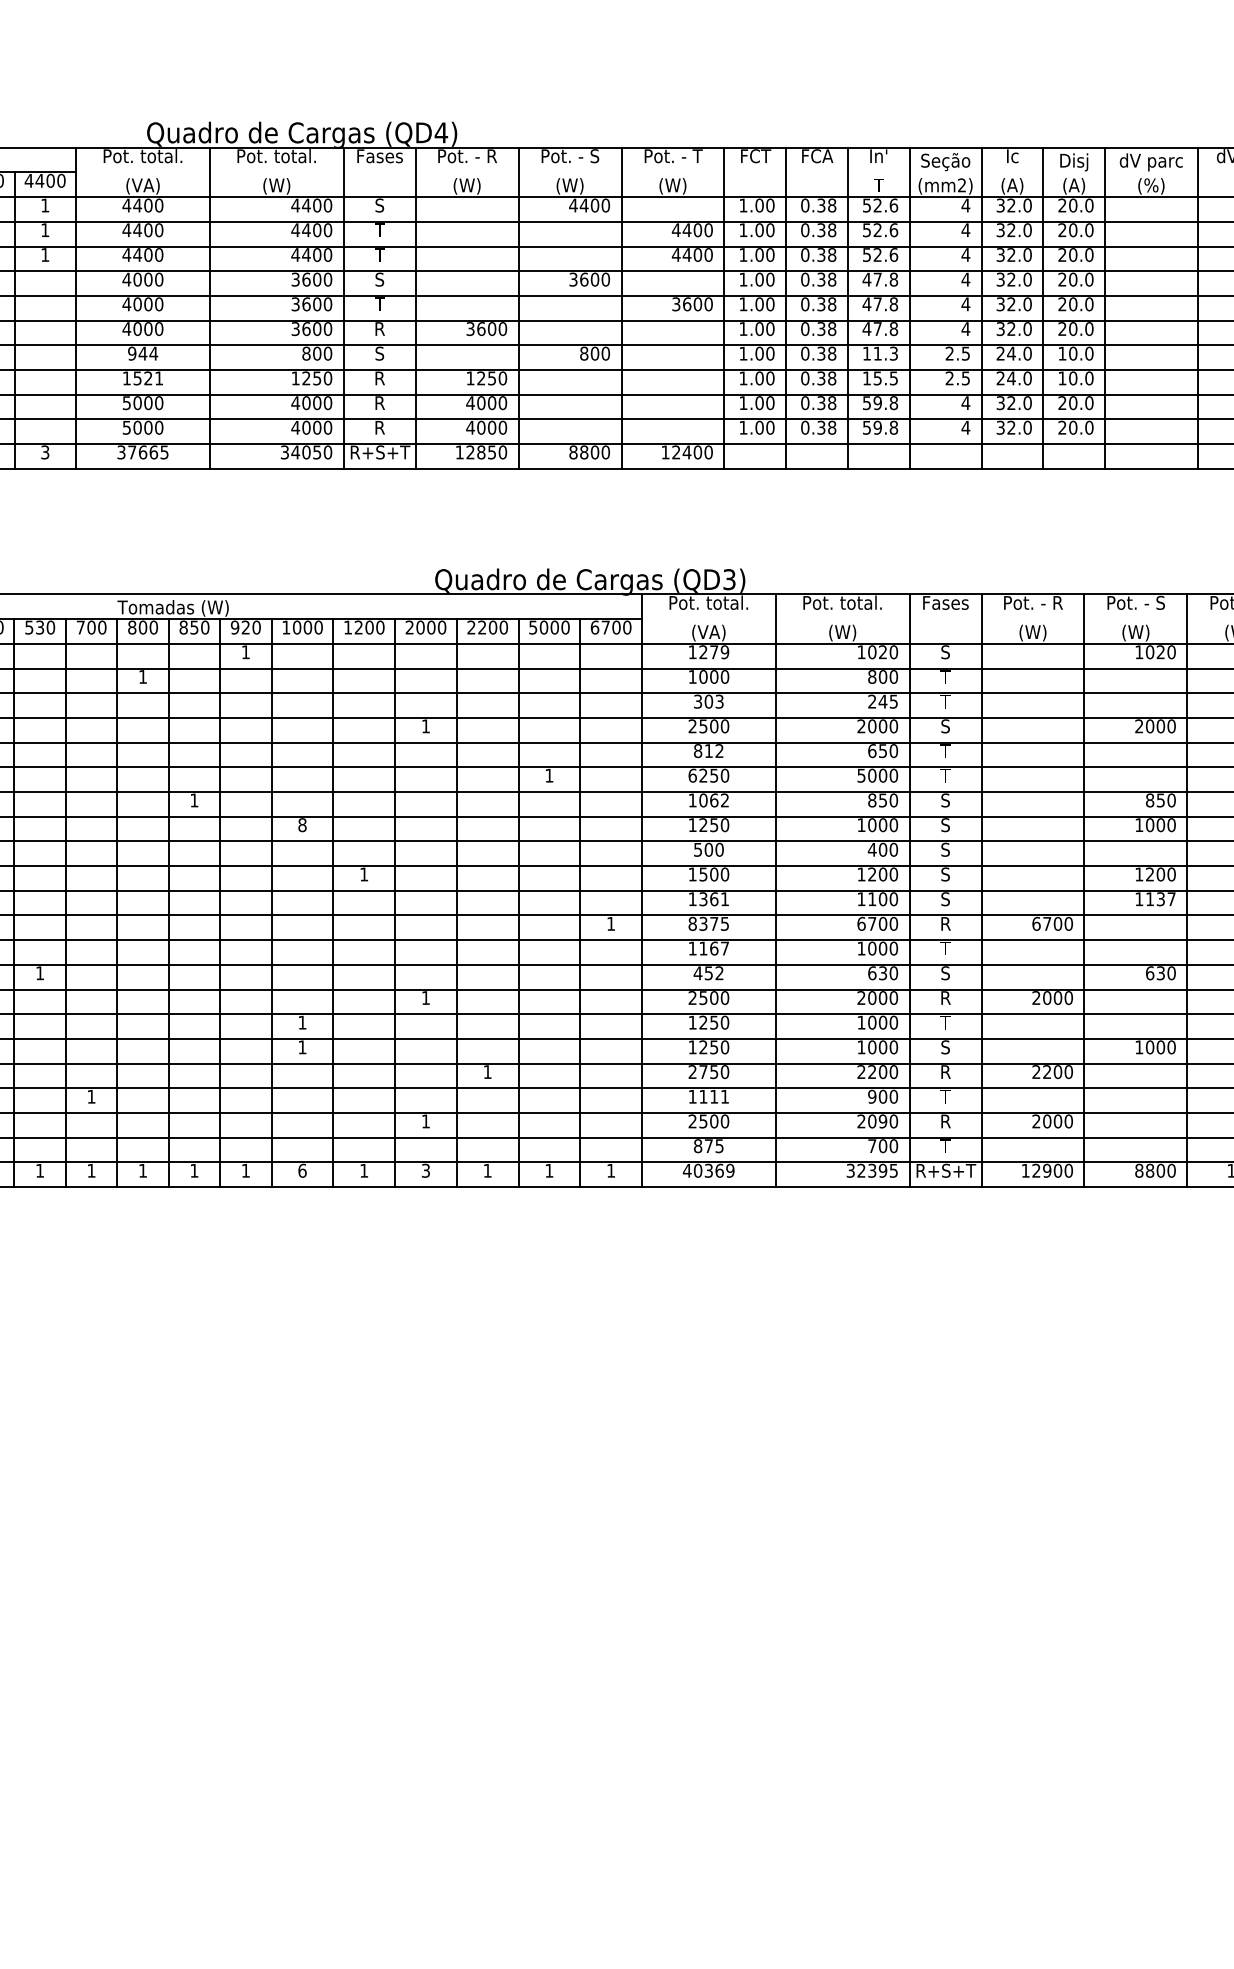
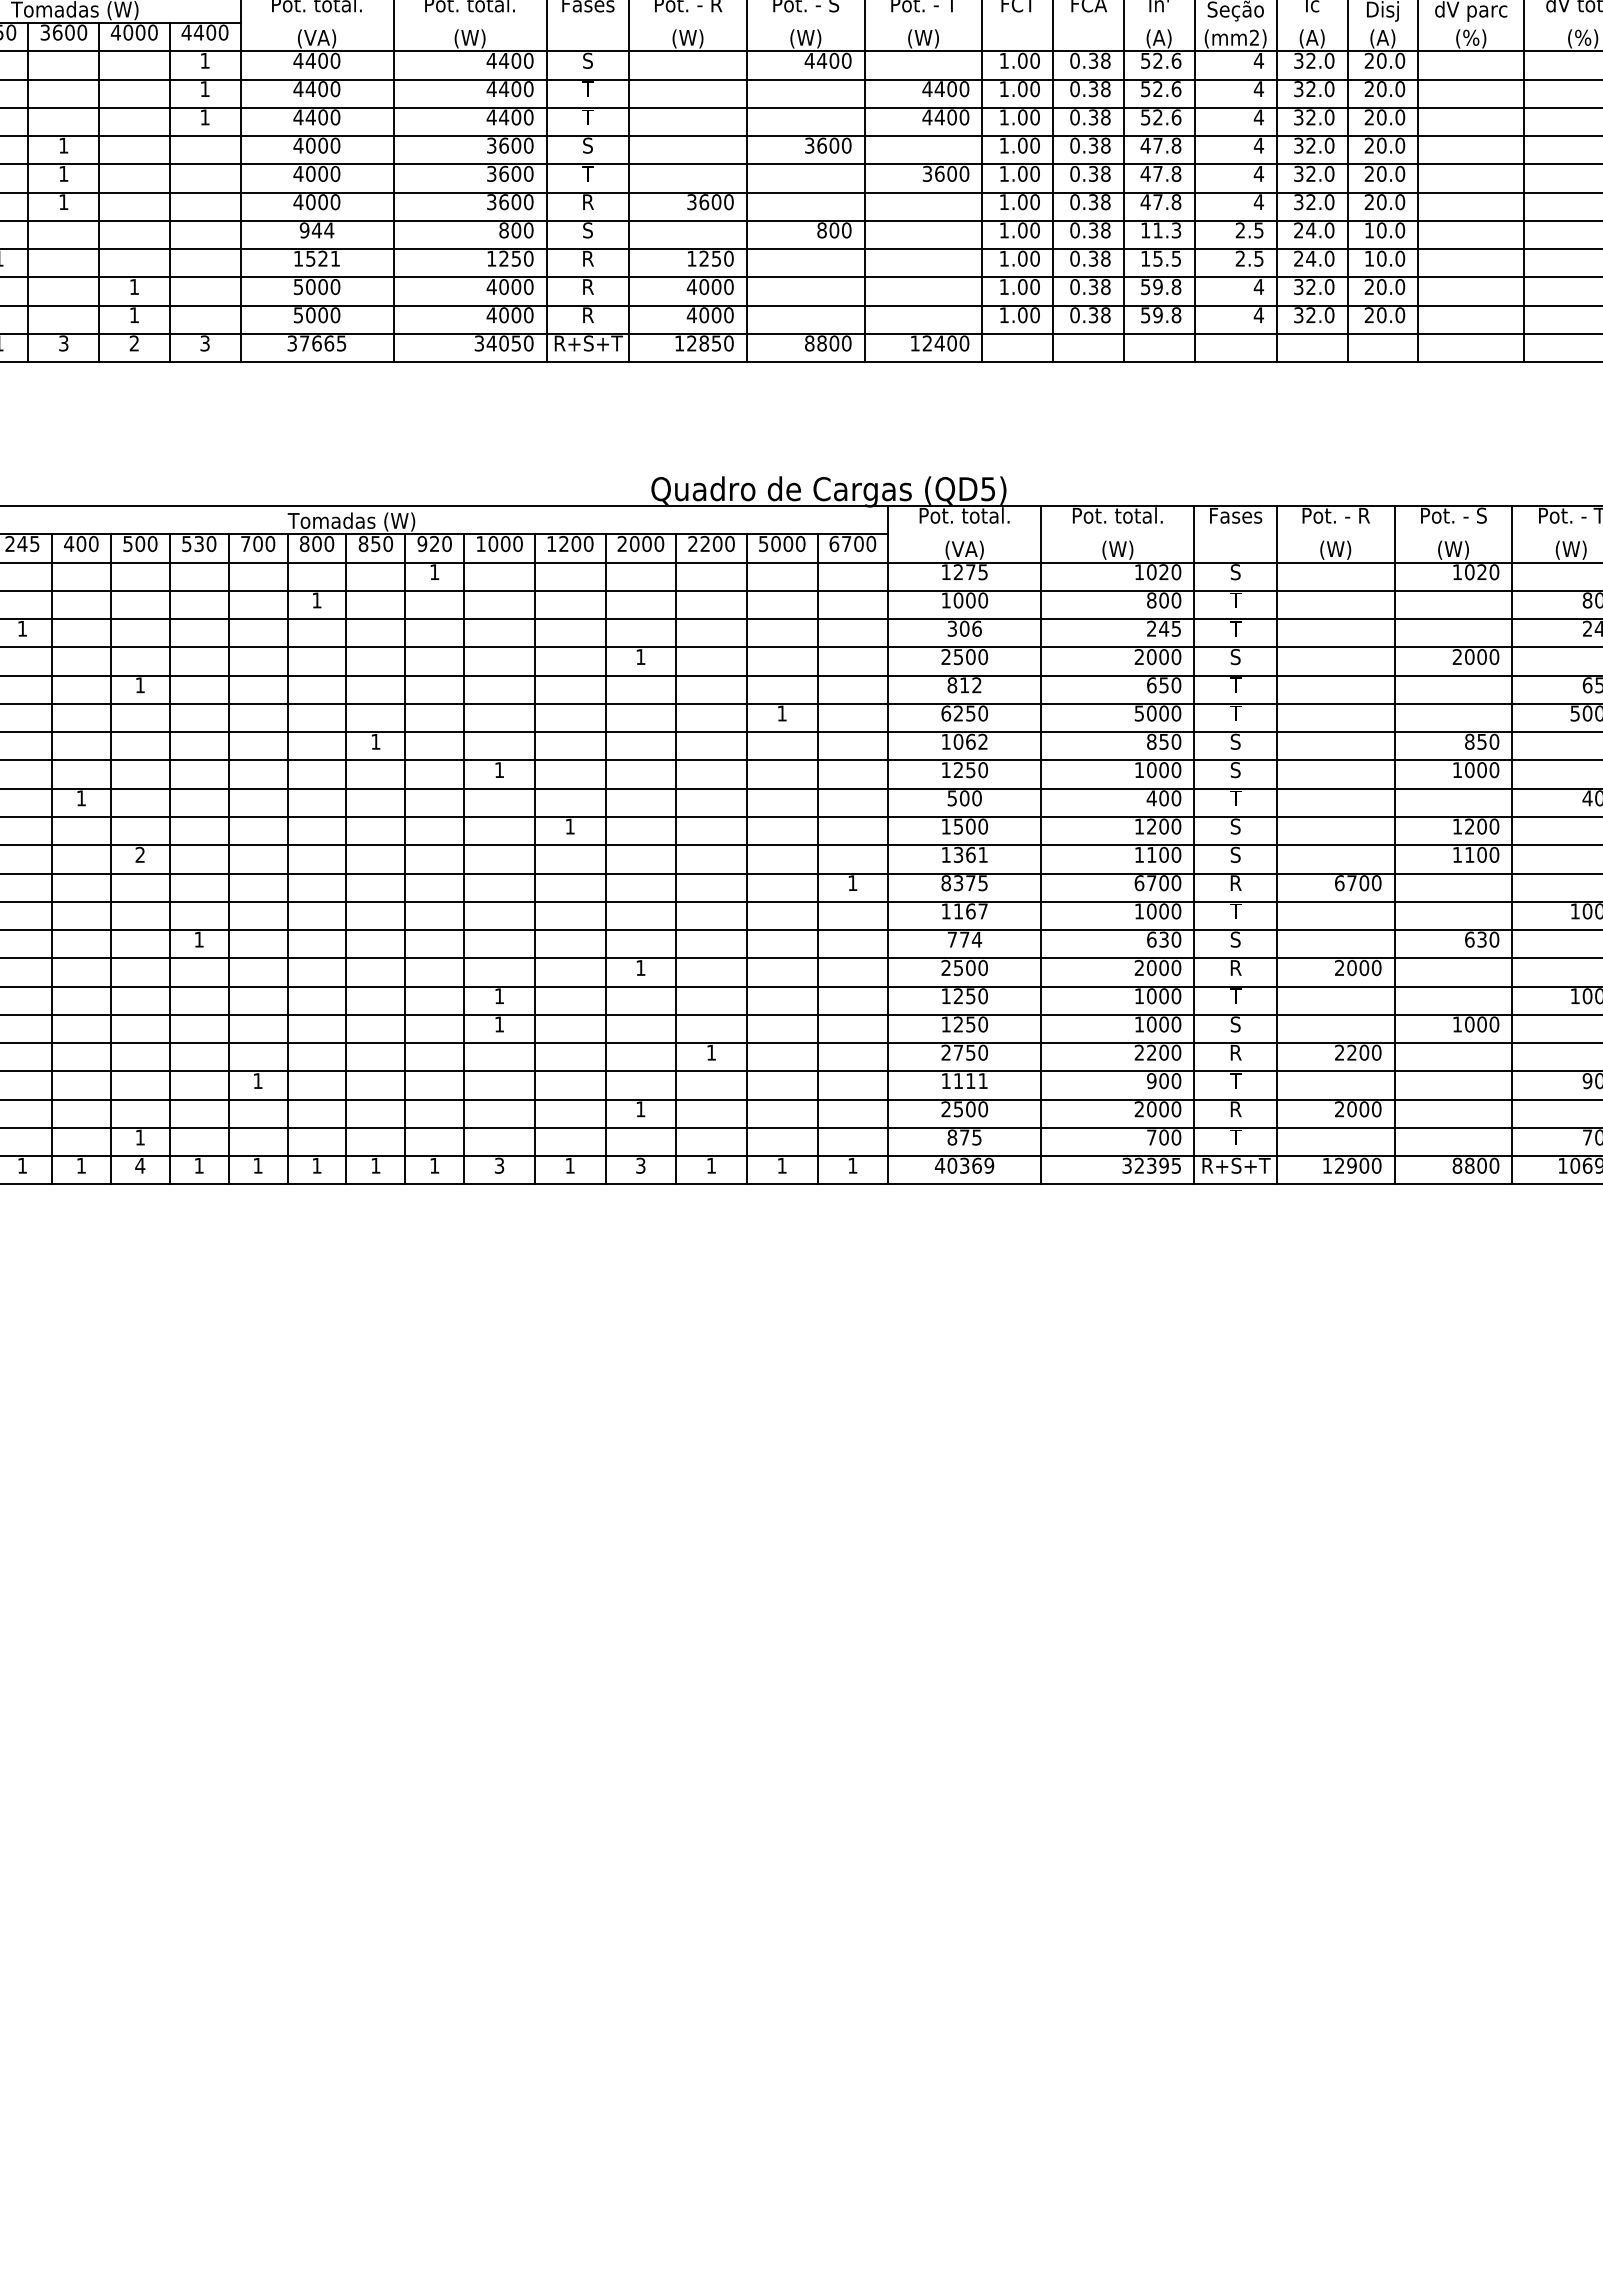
text: (878, 186) -> (1158, 38), T -> (A)
text: (729, 579) -> (988, 488), (QD3) -> (QD5)
text: (724, 651) -> (982, 571), 1279 -> 1275
text: (719, 701) -> (976, 628), 303 -> 306
text: (302, 825) -> (499, 770), 8 -> 1
text: (945, 849) -> (1235, 798), S -> T
text: (1166, 898) -> (1488, 854), 1137 -> 1100
text: (708, 973) -> (964, 939), 452 -> 774
text: (882, 1121) -> (1163, 1109), 2090 -> 2000
text: (302, 1170) -> (499, 1165), 6 -> 3

